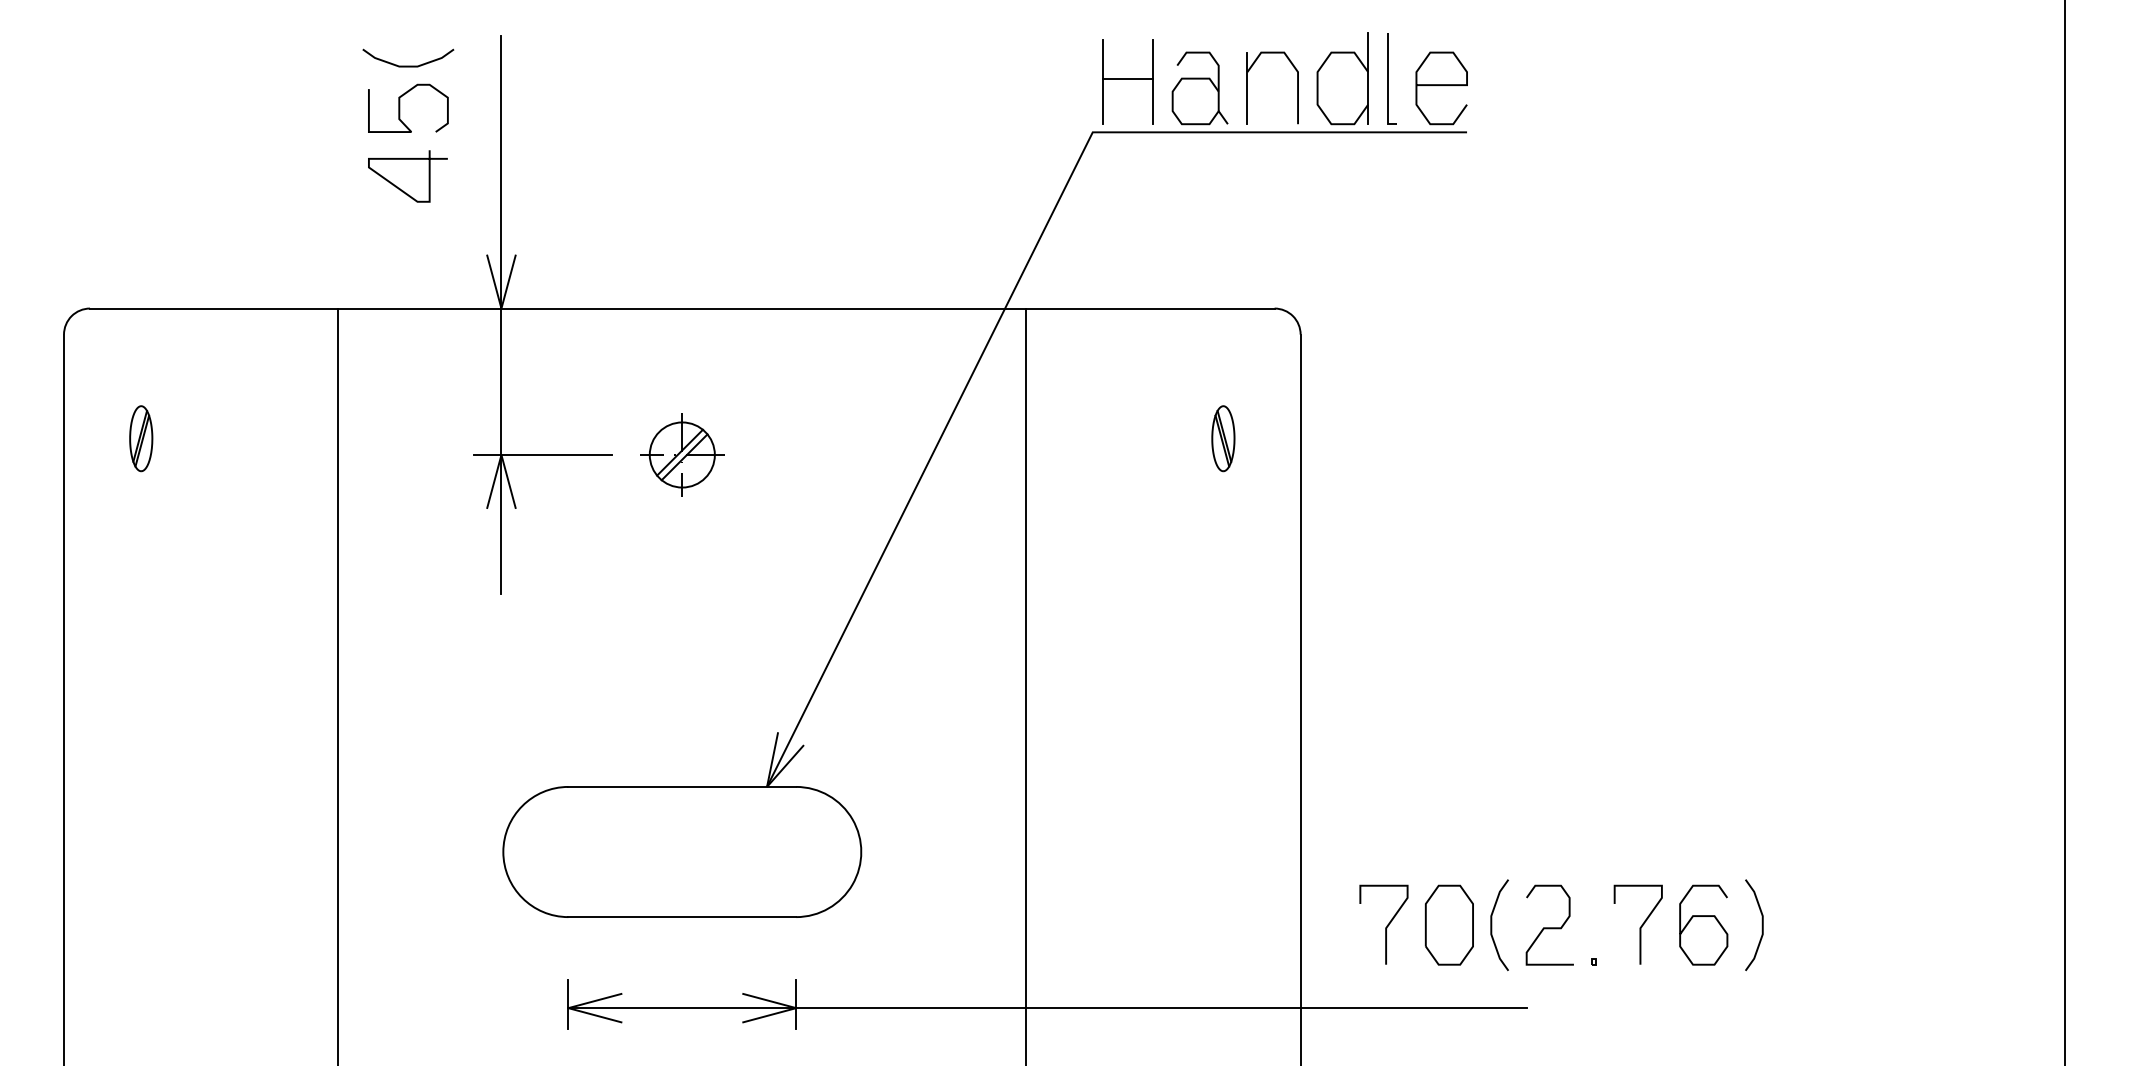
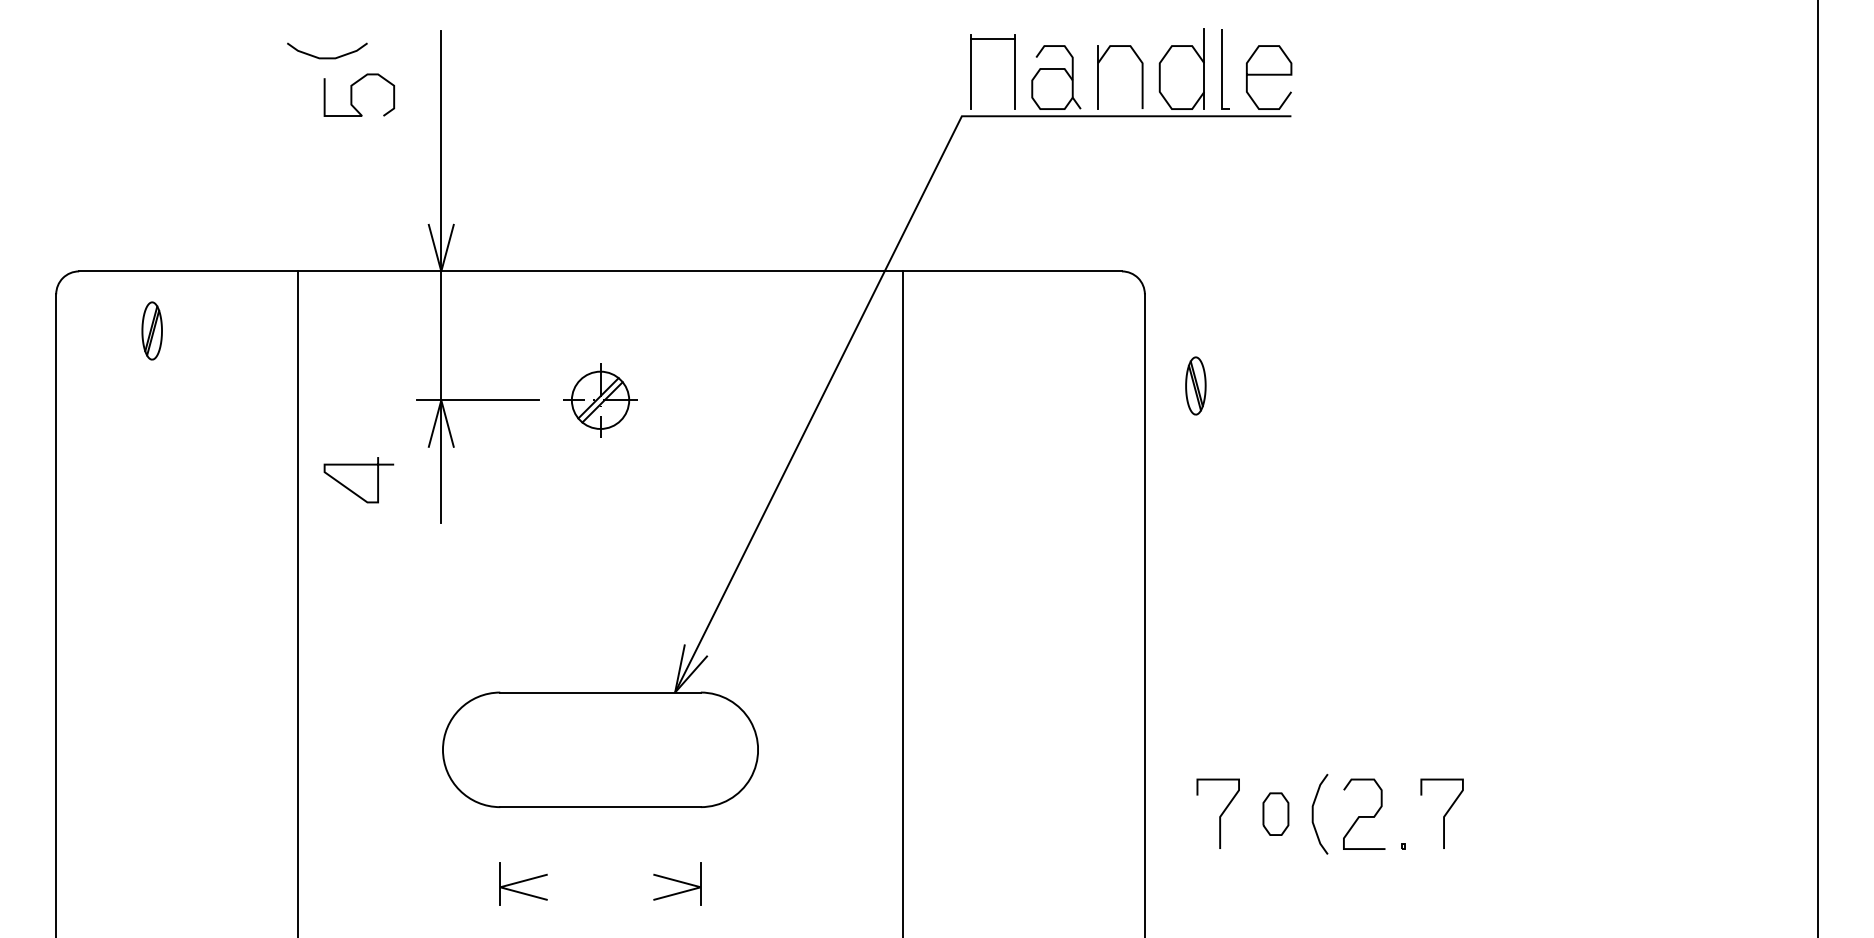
curve: (408, 65) -> (327, 57), moved
line: (1127, 79) -> (992, 39), moved
curve: (400, 188) -> (352, 490), moved
part: (140, 438) -> (151, 330), moved
part: (1222, 438) -> (1195, 385), moved
curve: (1703, 917) -> (1499, 807), removed
part: (1449, 924) -> (1275, 813), size x0.6
curve: (1761, 924) -> (1550, 813), removed
line: (1048, 1008) -> (922, 887), removed

